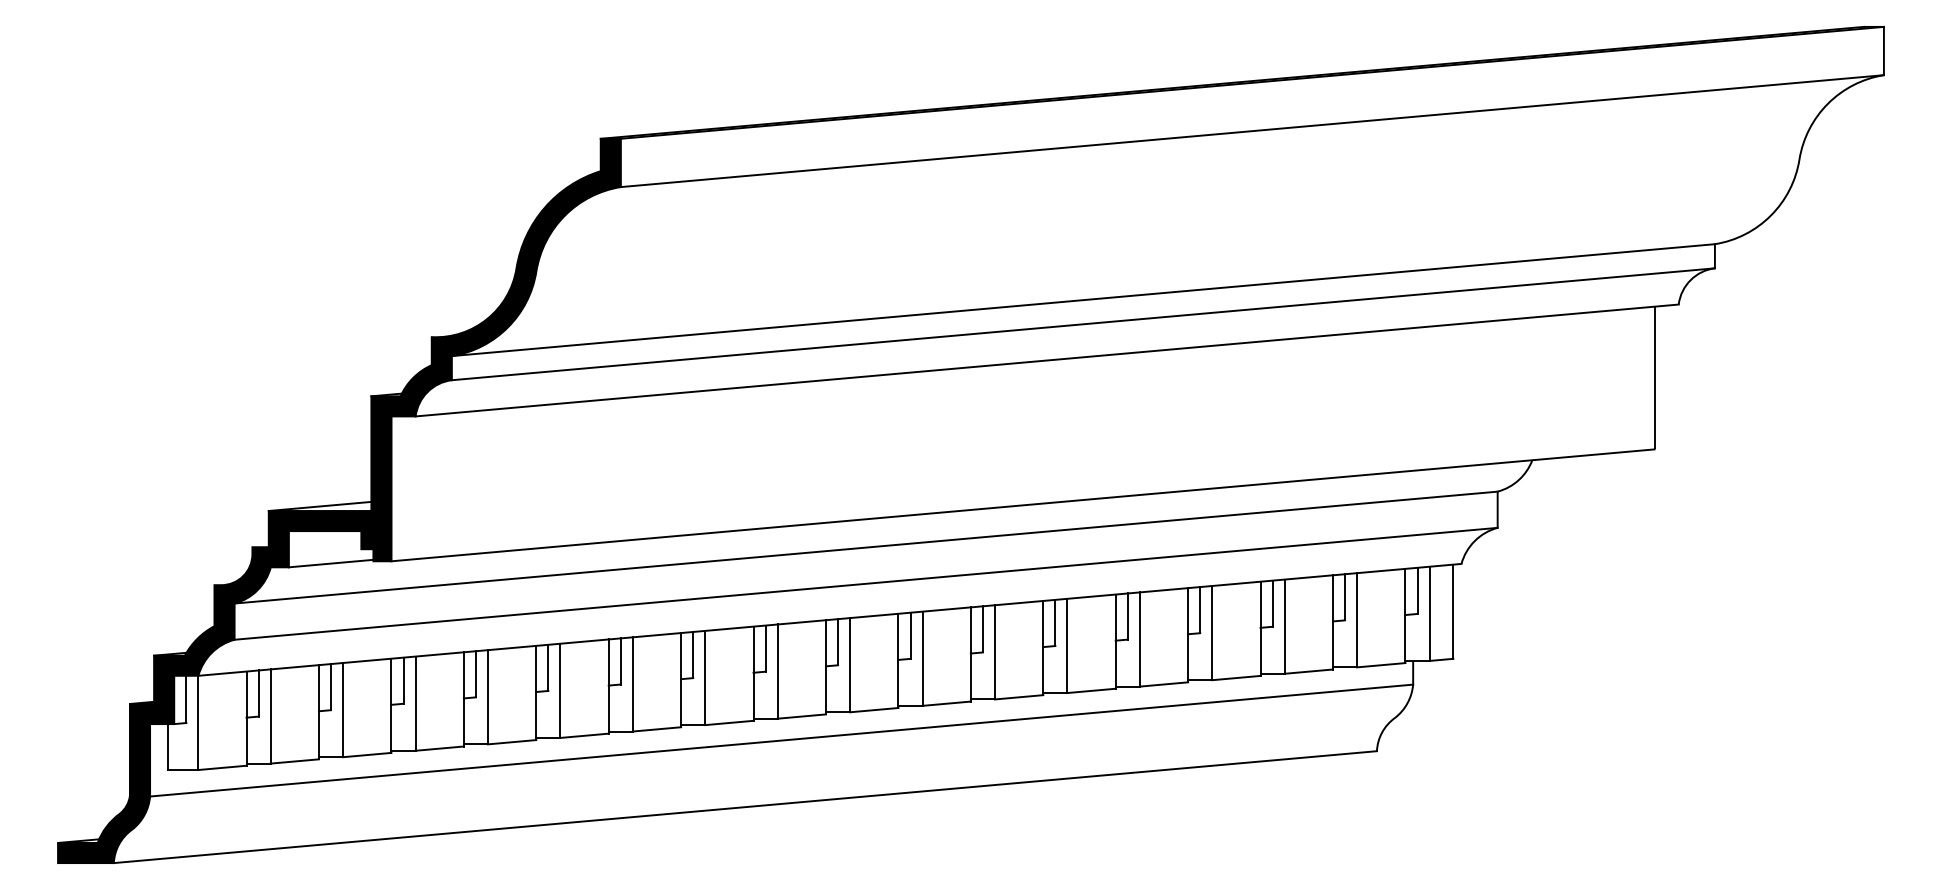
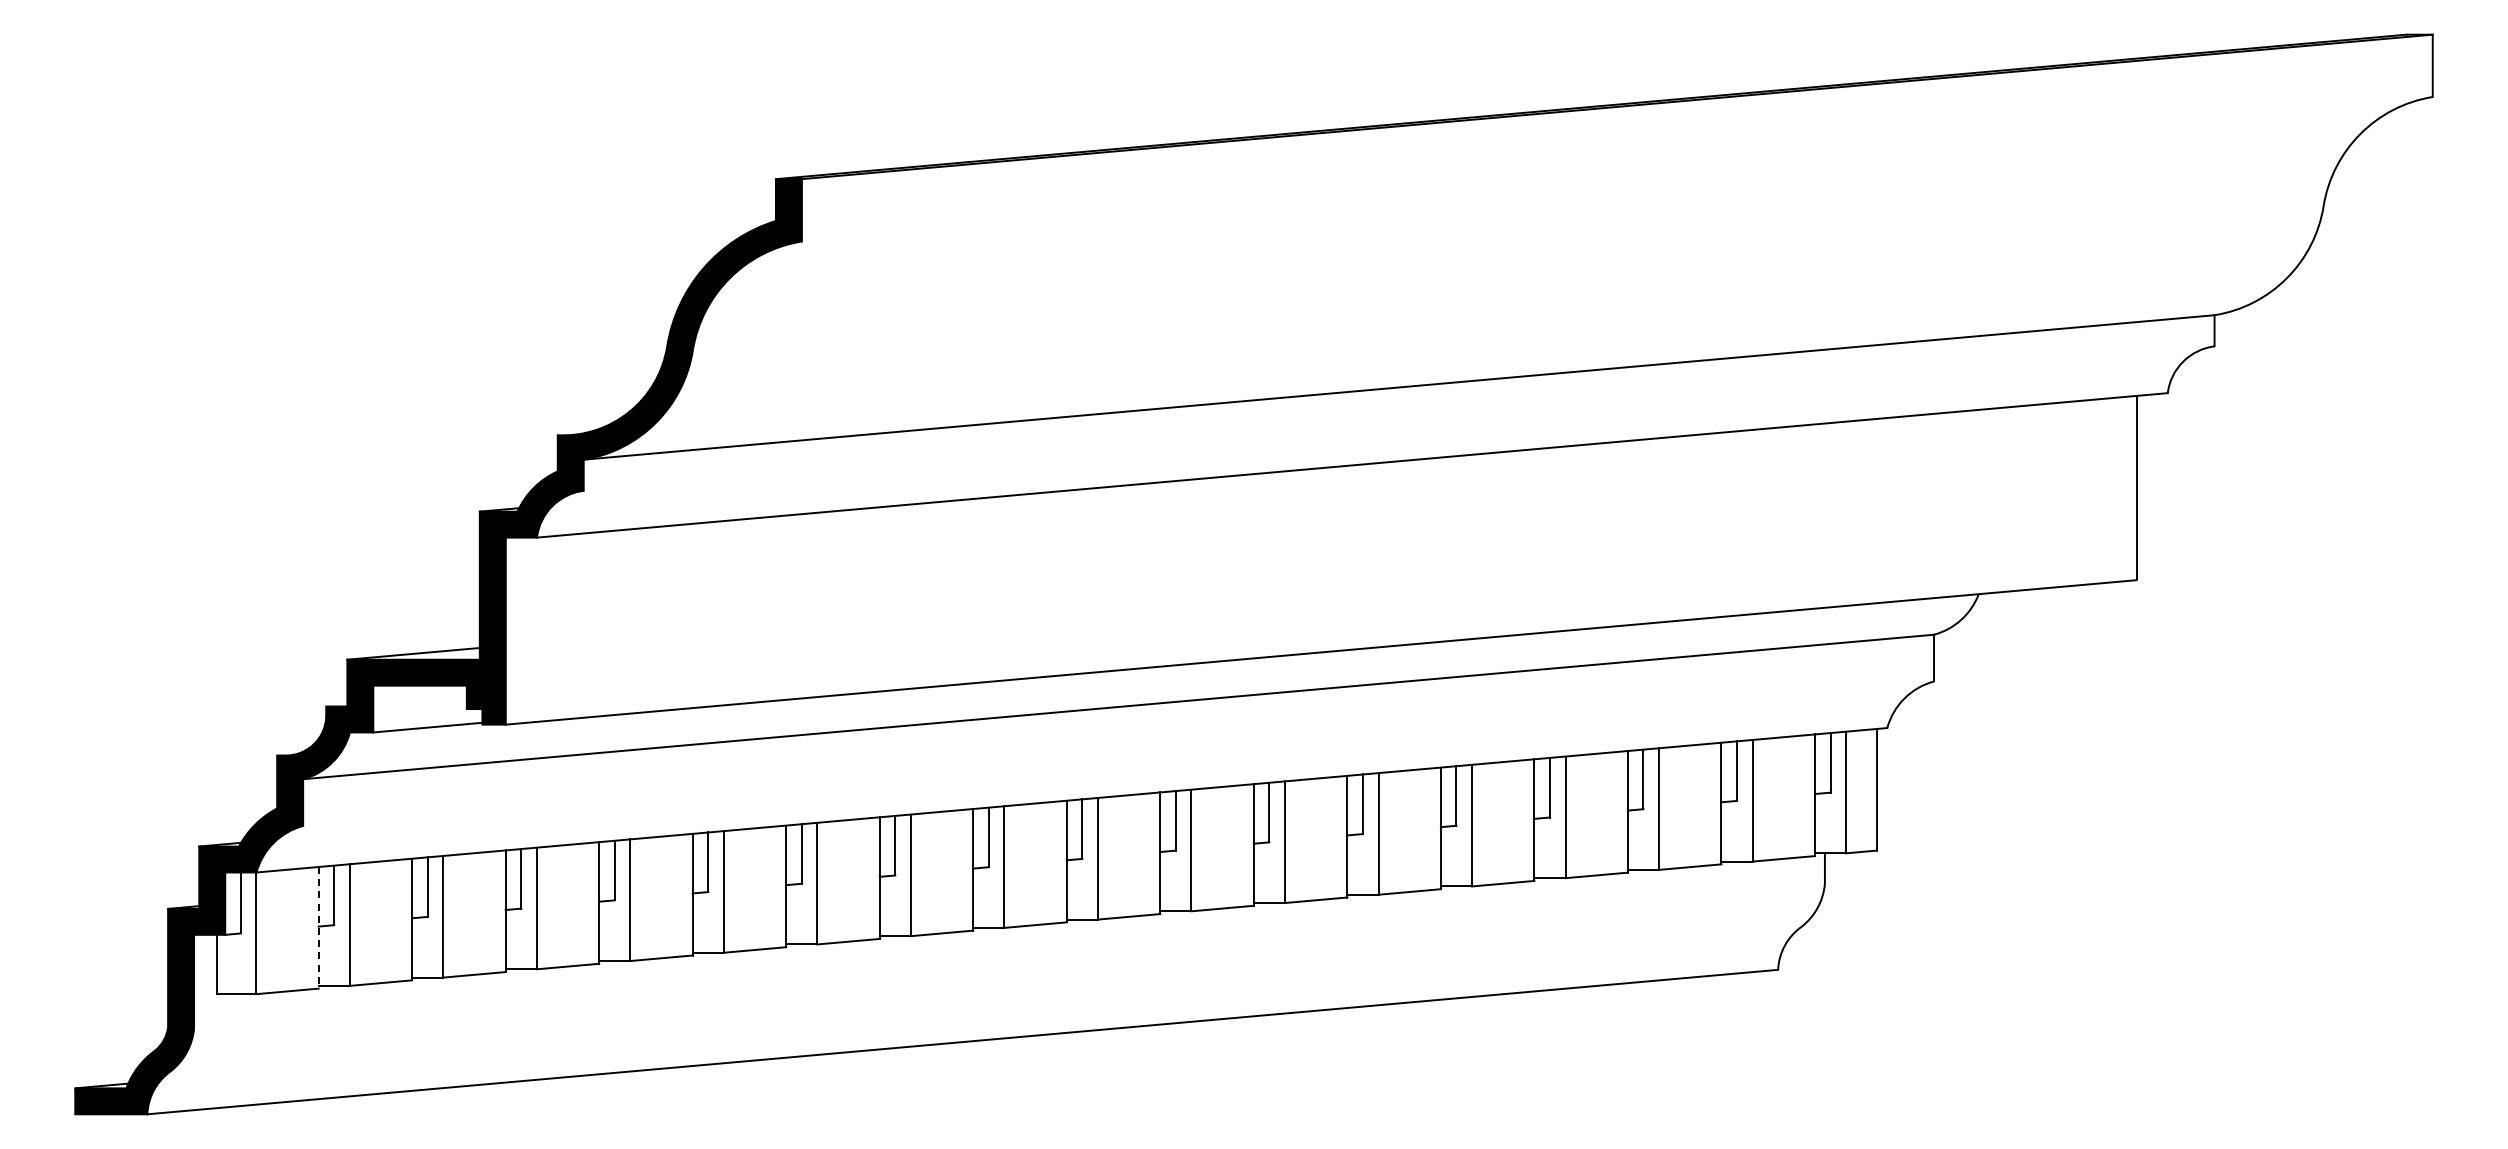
line: (1251, 131) -> (1616, 169), removed
line: (1082, 324) -> (1398, 418), removed
line: (866, 583) -> (1118, 753), removed
line: (246, 718) -> (318, 927), solid -> dashed
line: (781, 740) -> (1009, 955), removed

